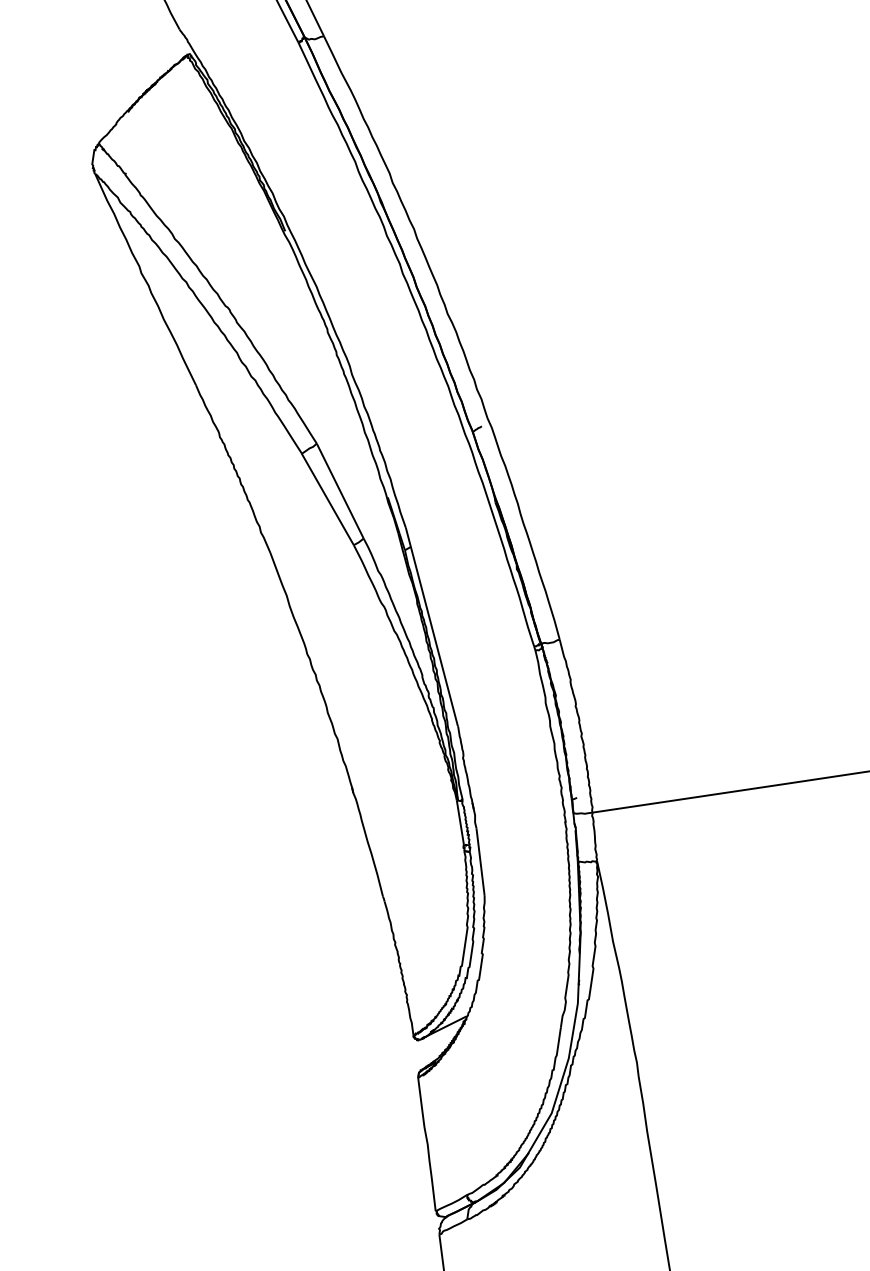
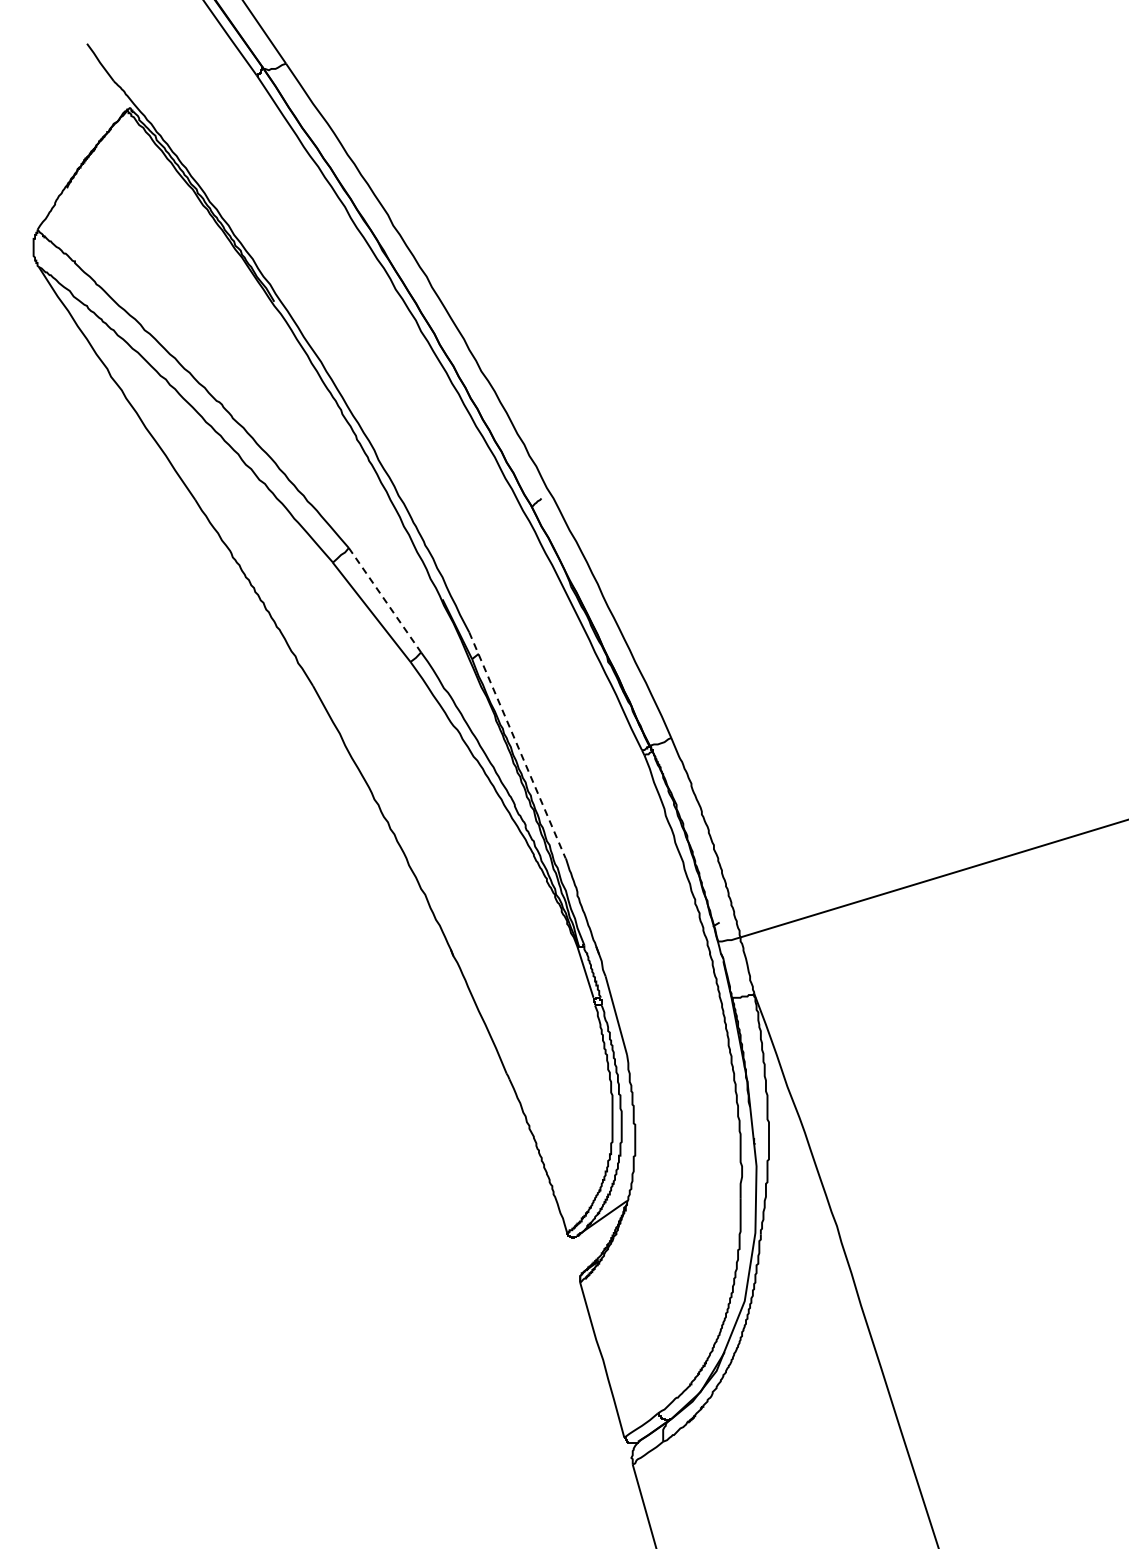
line: (340, 491) -> (385, 600), solid -> dashed
line: (431, 627) -> (517, 745), solid -> dashed

